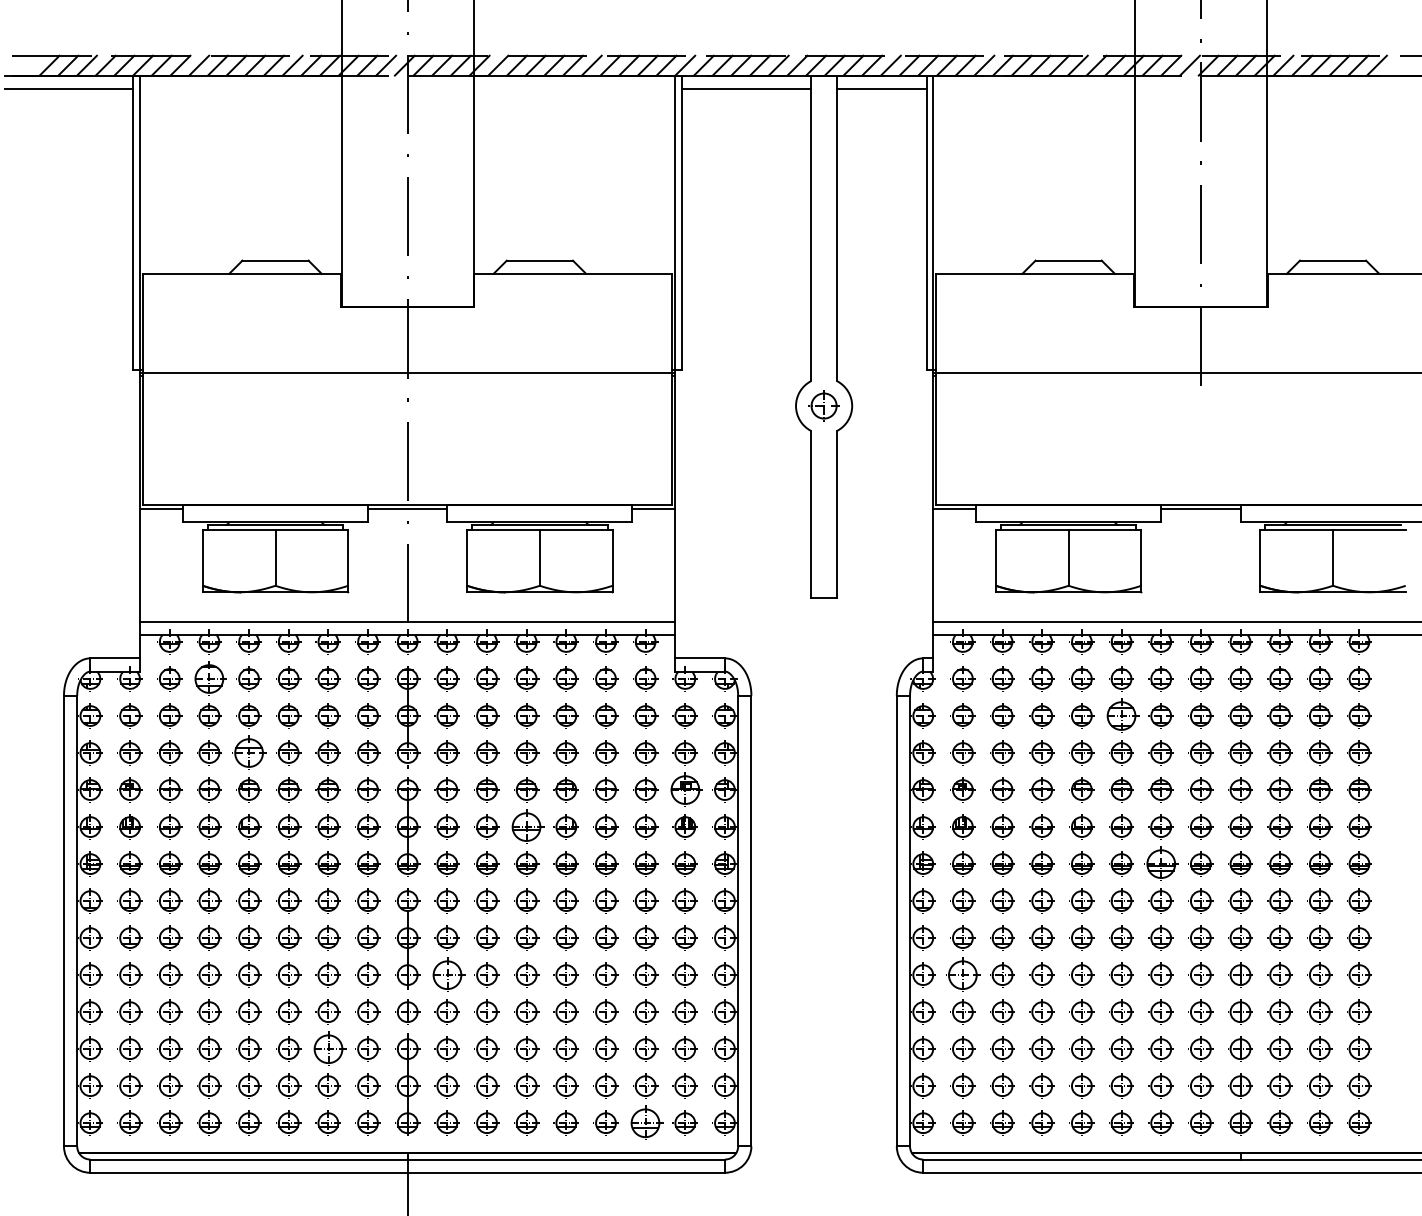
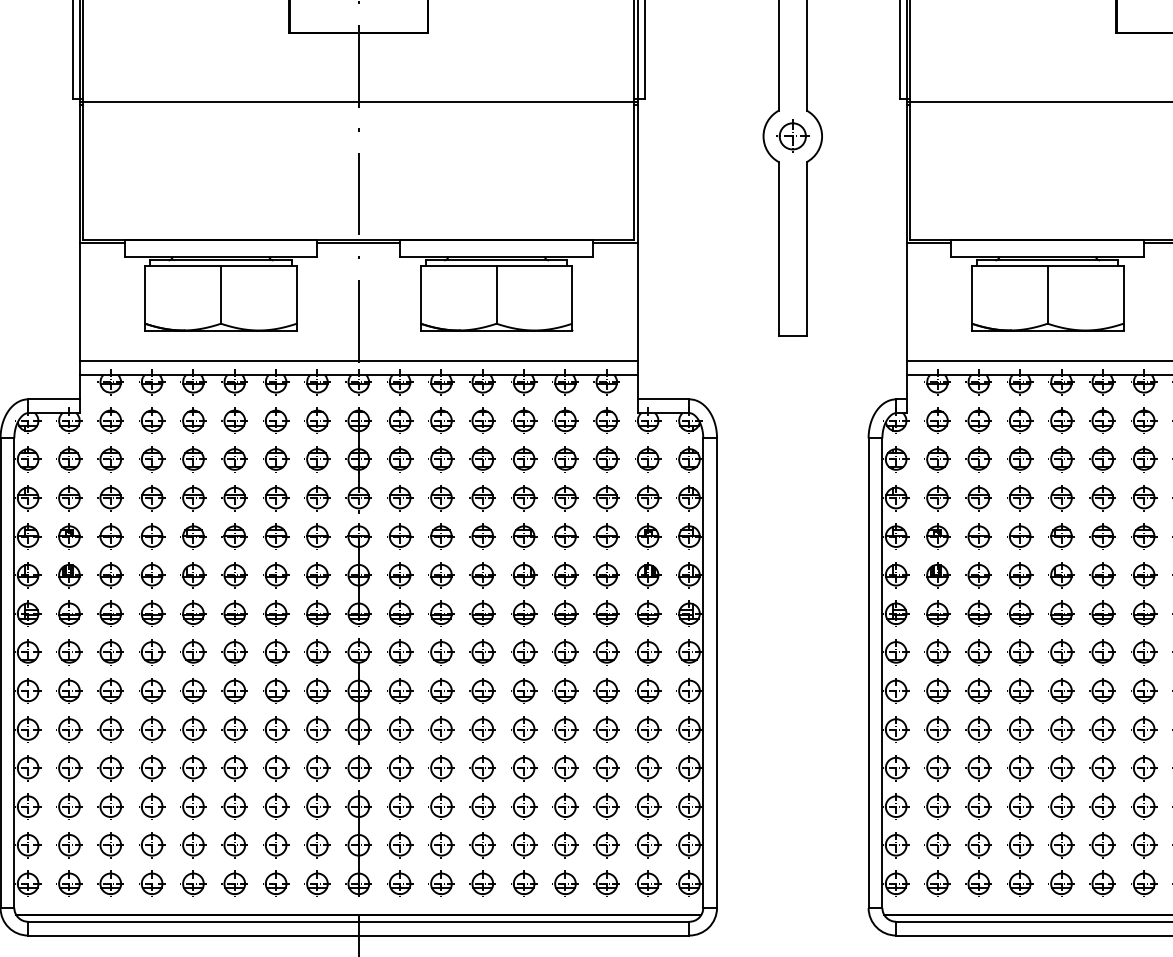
part: (209, 678) -> (152, 420), size x0.71
part: (1121, 715) -> (1102, 458), size x0.71
part: (248, 752) -> (192, 497), size x0.71
part: (684, 789) -> (647, 536), size x0.71
part: (526, 826) -> (482, 574), size x0.71
part: (1160, 863) -> (1143, 613), size x0.71
part: (446, 974) -> (399, 728), size x0.71
part: (962, 974) -> (937, 728), size x0.71
part: (327, 1048) -> (275, 806), size x0.71
part: (645, 1122) -> (606, 883), size x0.71

